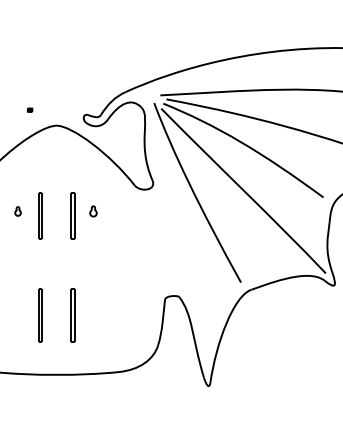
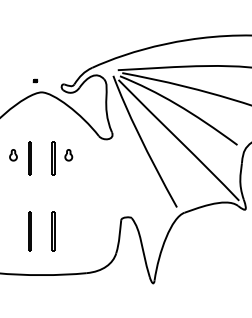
part: (29, 109) -> (35, 80), moved
part: (17, 211) -> (13, 155), size x1.67
part: (93, 211) -> (68, 155), size x1.43

